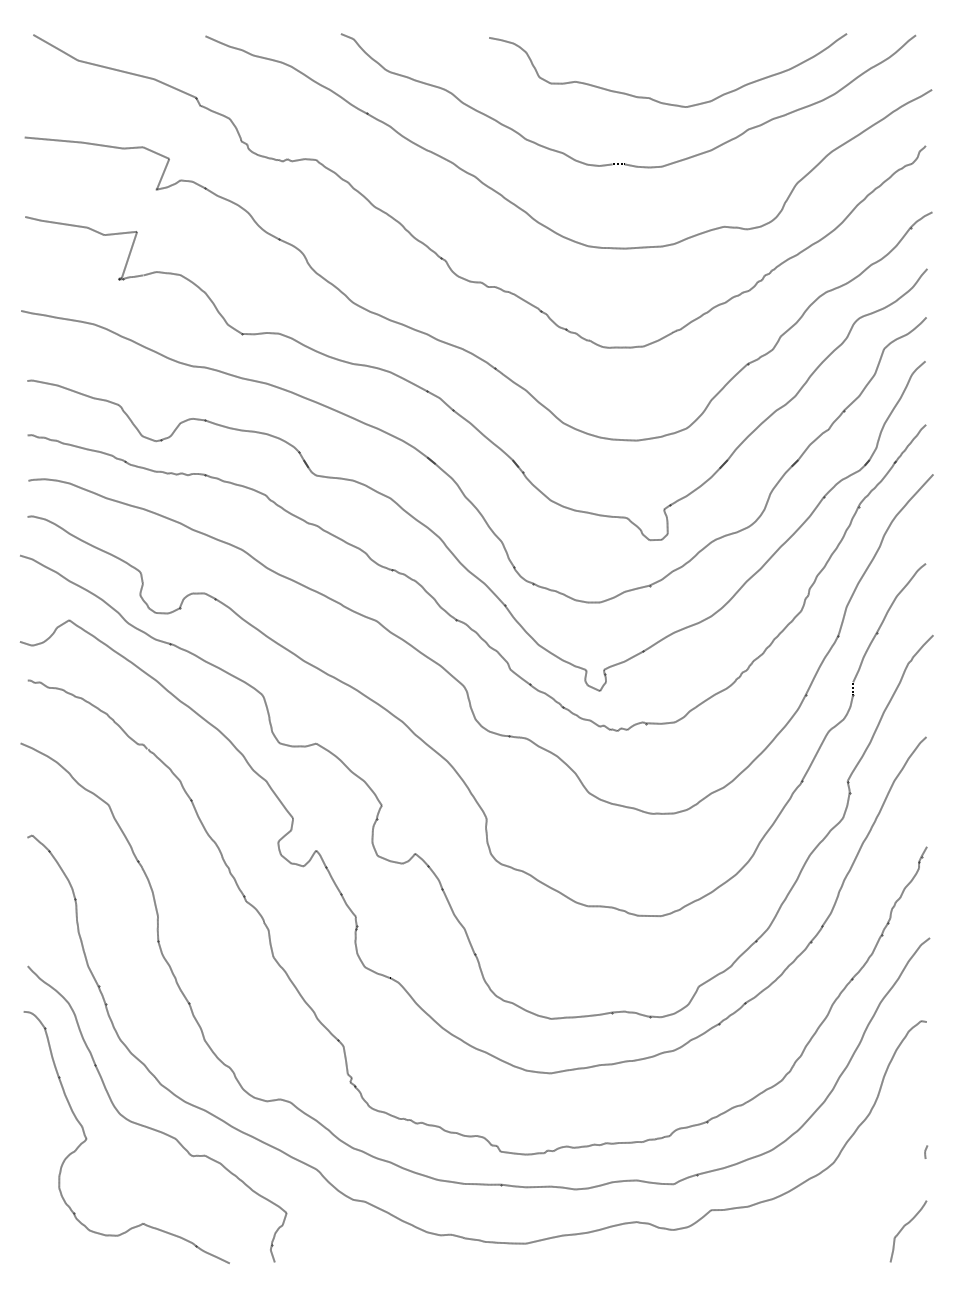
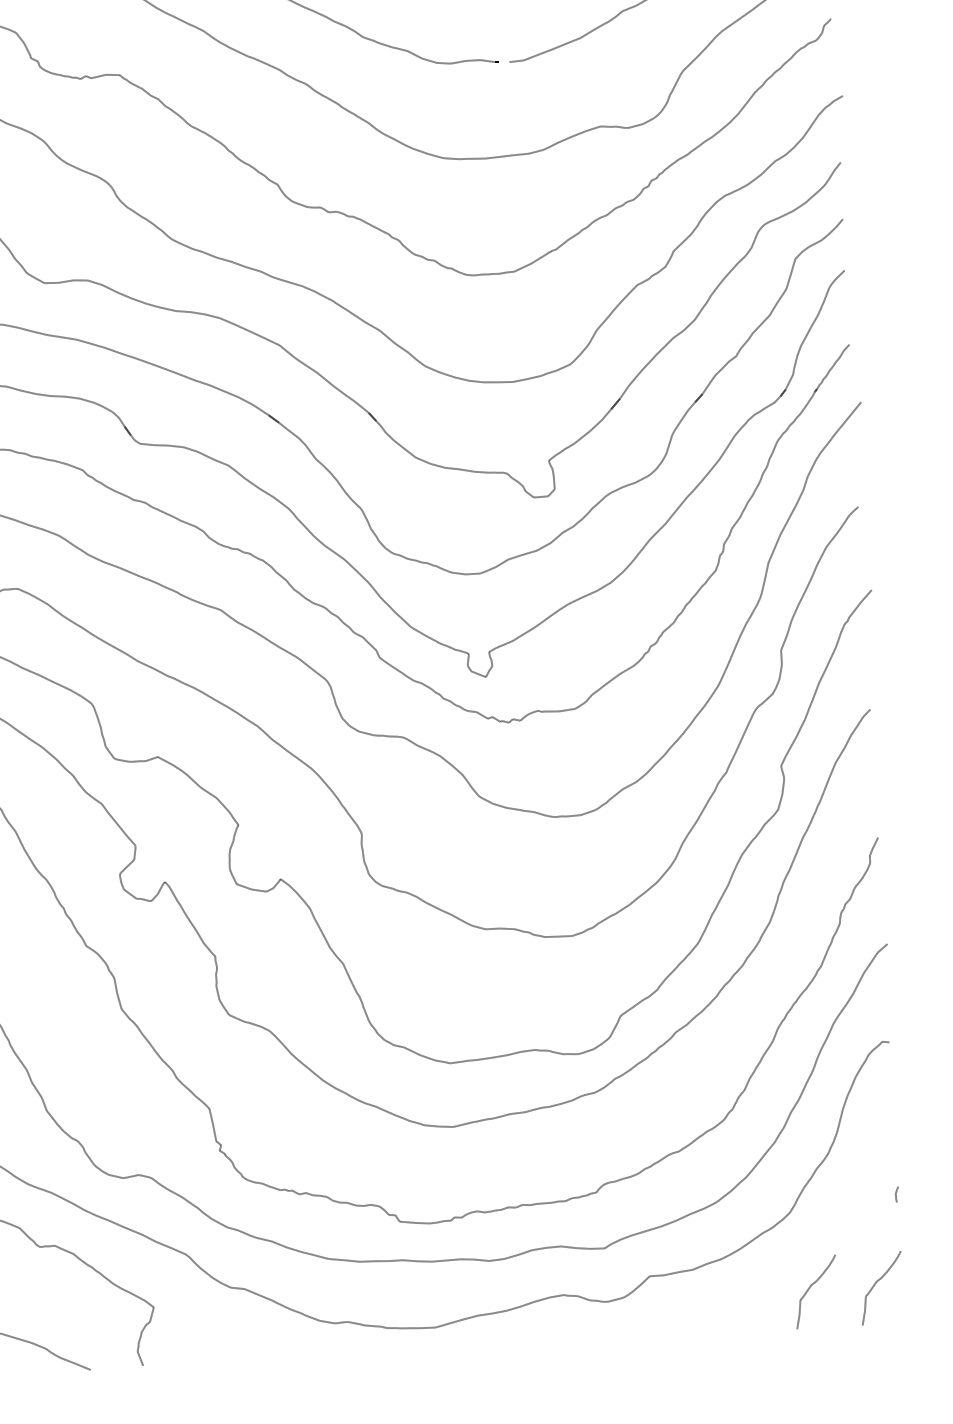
curve: (848, 1227) -> (811, 1287), added

